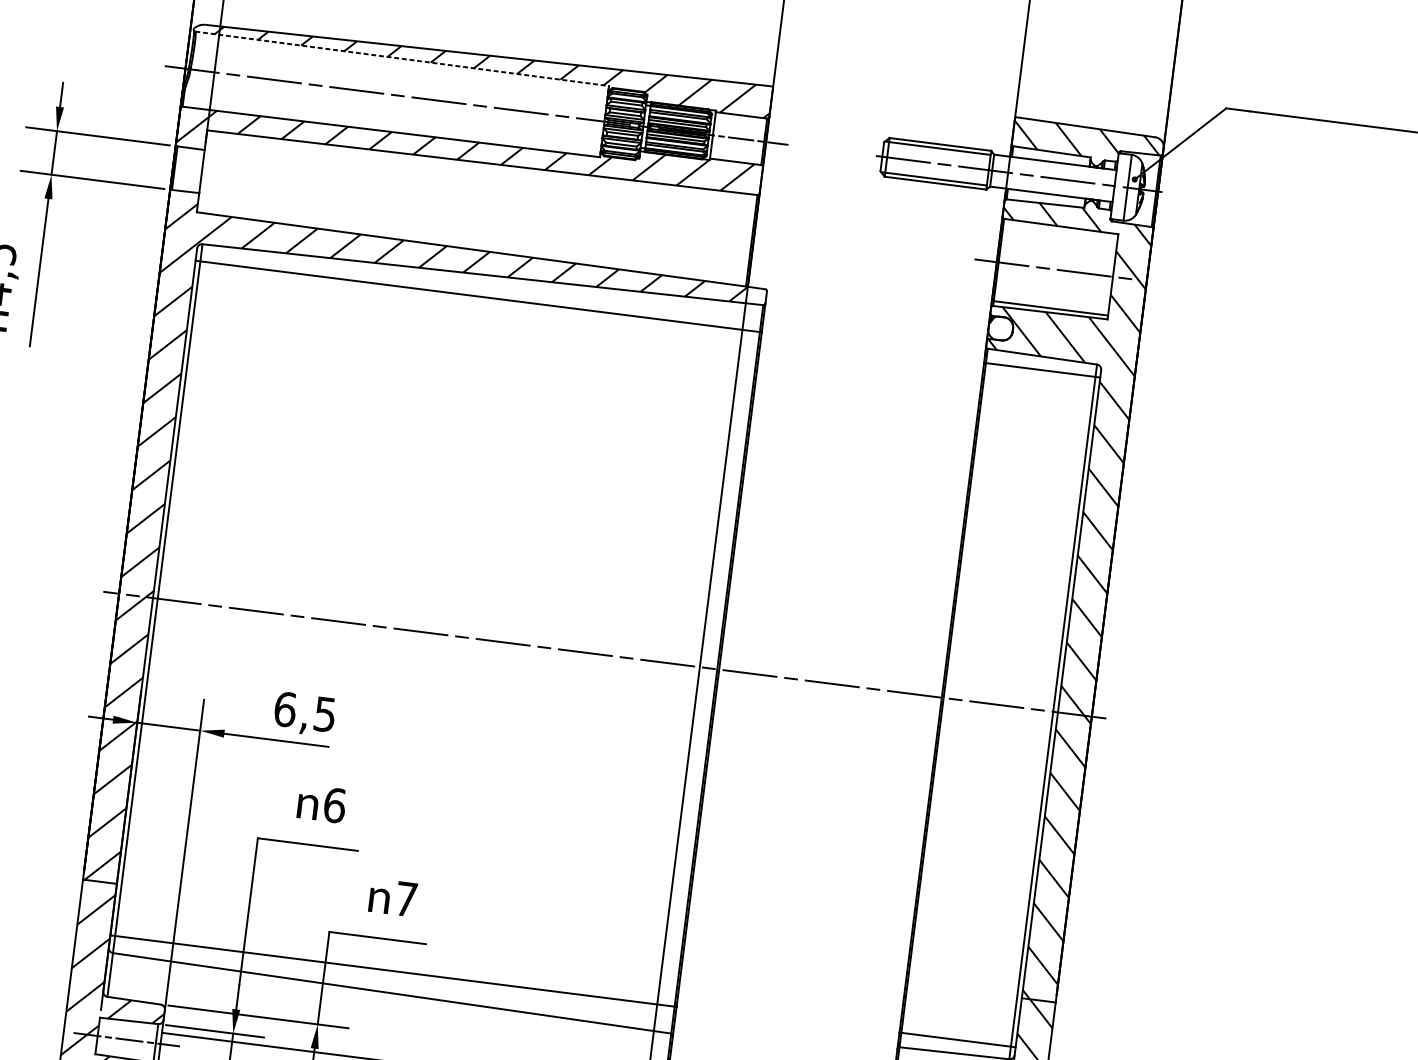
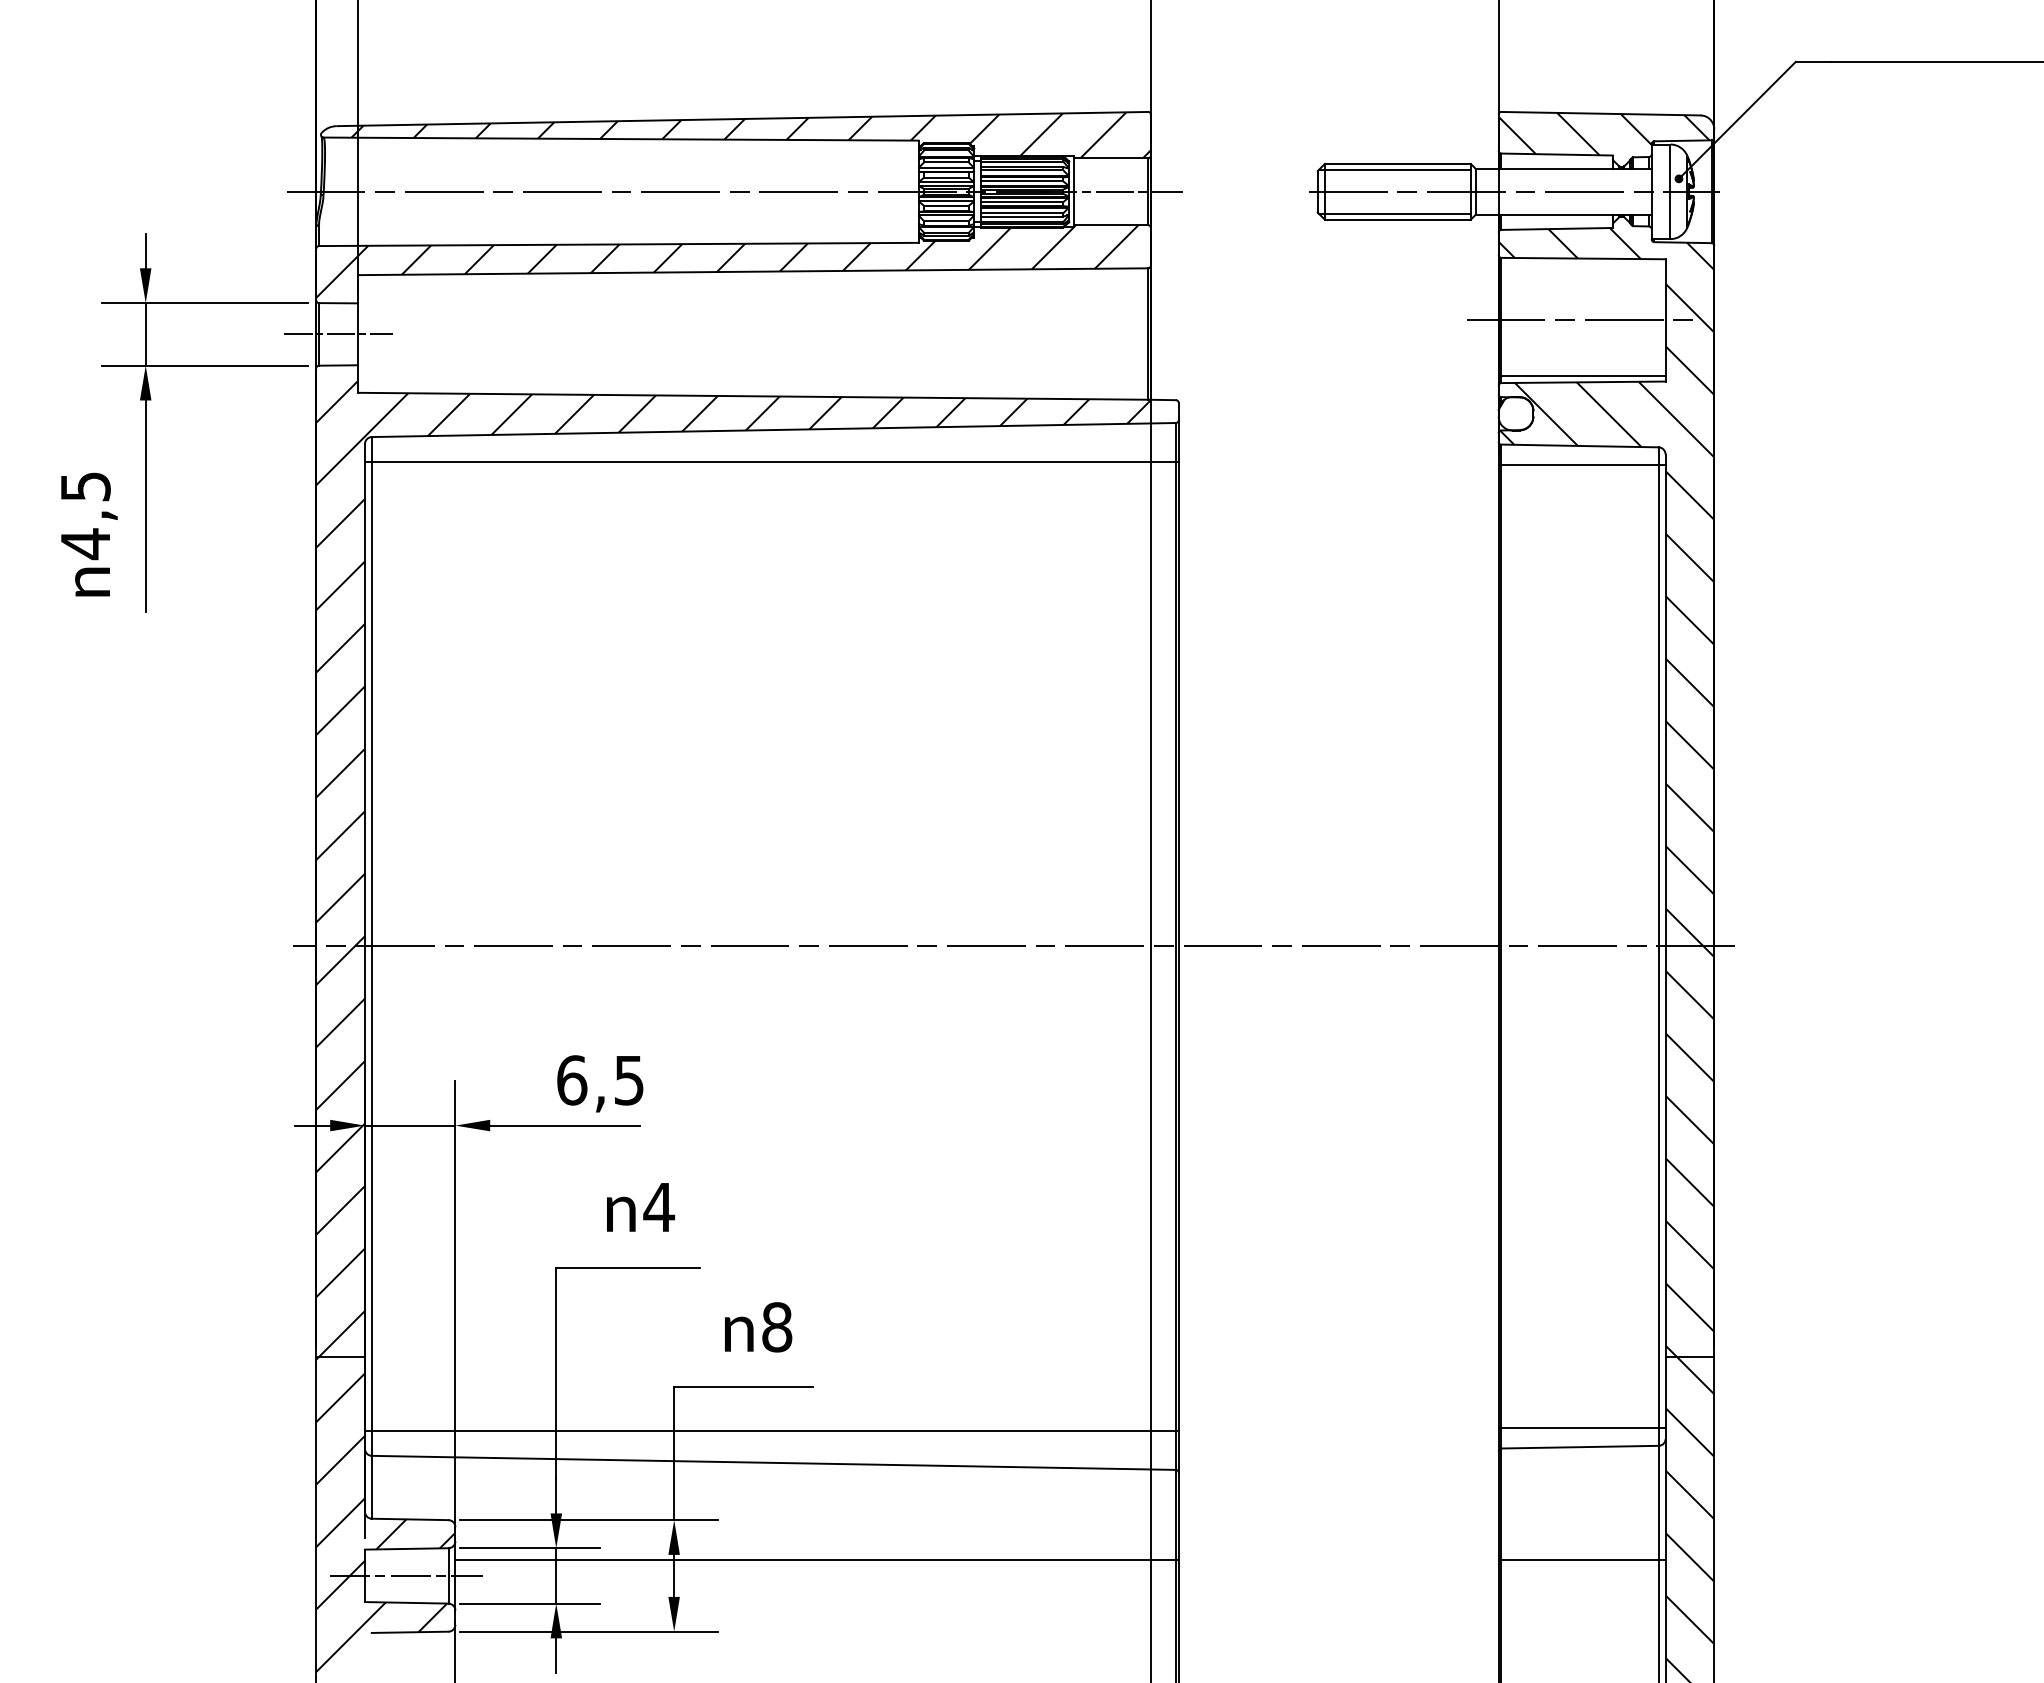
line: (402, 59) -> (621, 139), dashed -> solid
line: (188, 169) -> (338, 334), added
text: (334, 805) -> (659, 1207), 6 -> 4
text: (406, 899) -> (777, 1327), 7 -> 8

